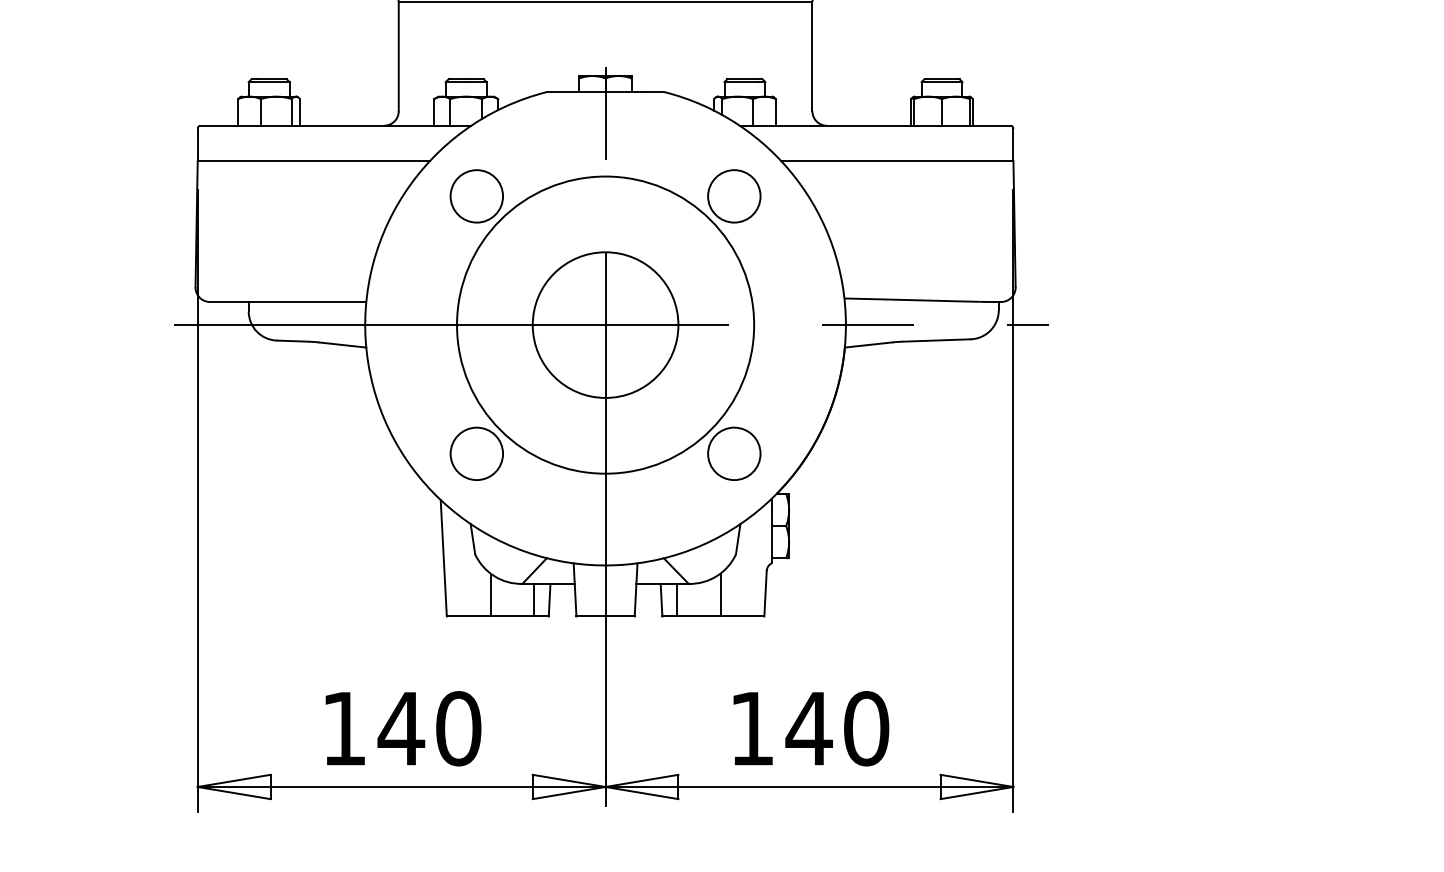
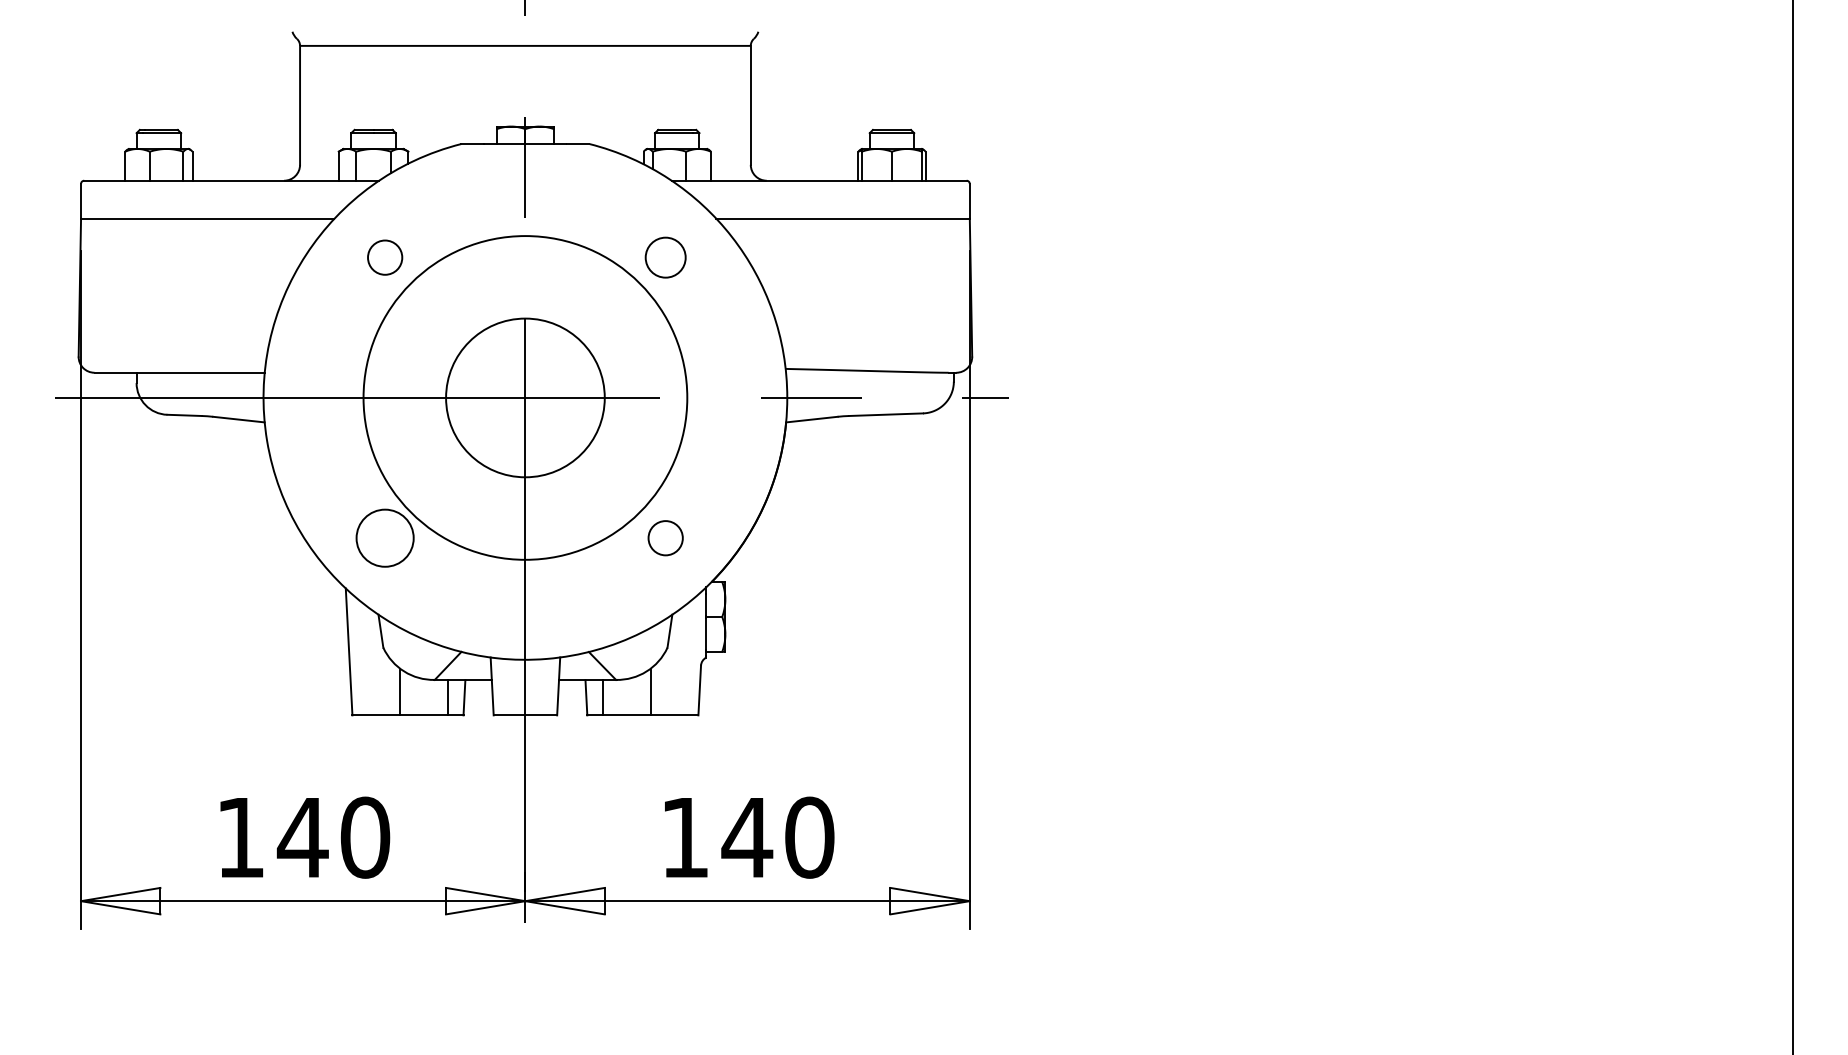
circle: (476, 196) -> (384, 257), size x0.6
circle: (734, 196) -> (665, 257), size x0.7
circle: (734, 453) -> (665, 537), size x0.6

